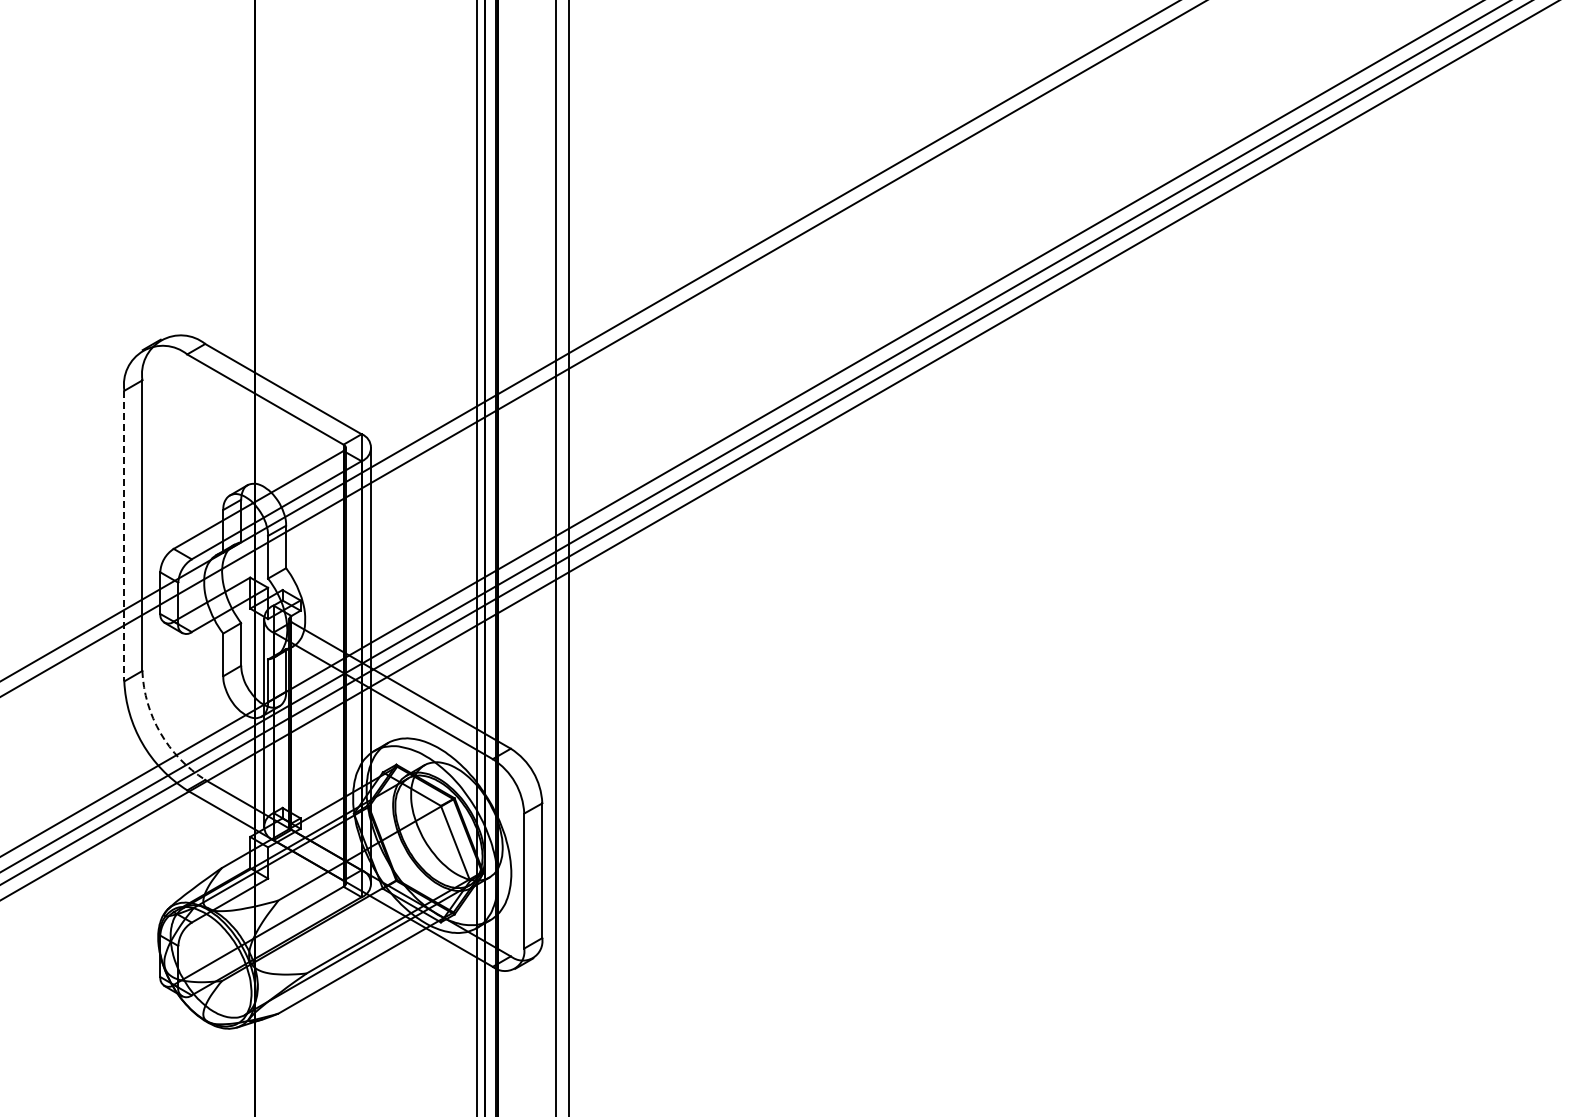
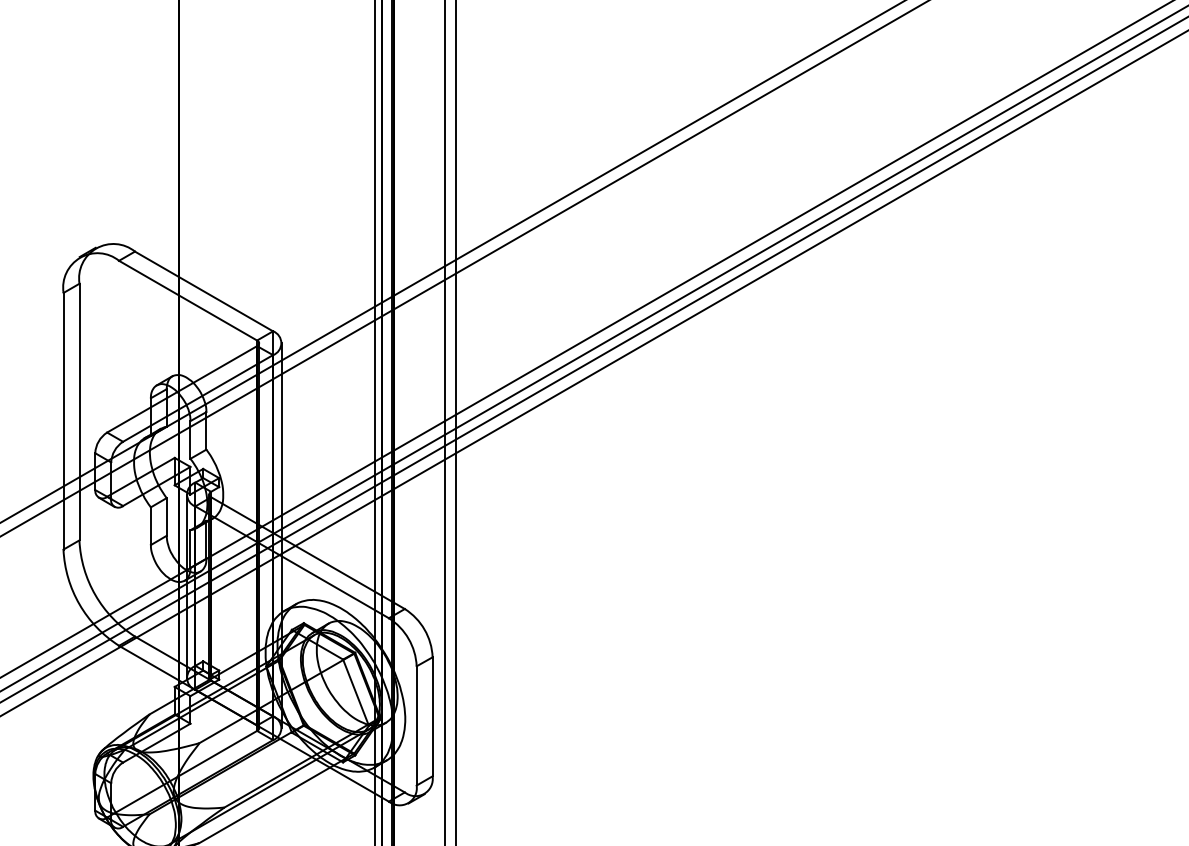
line: (124, 536) -> (63, 421), dashed -> solid
arc: (160, 733) -> (95, 595), dashed -> solid

